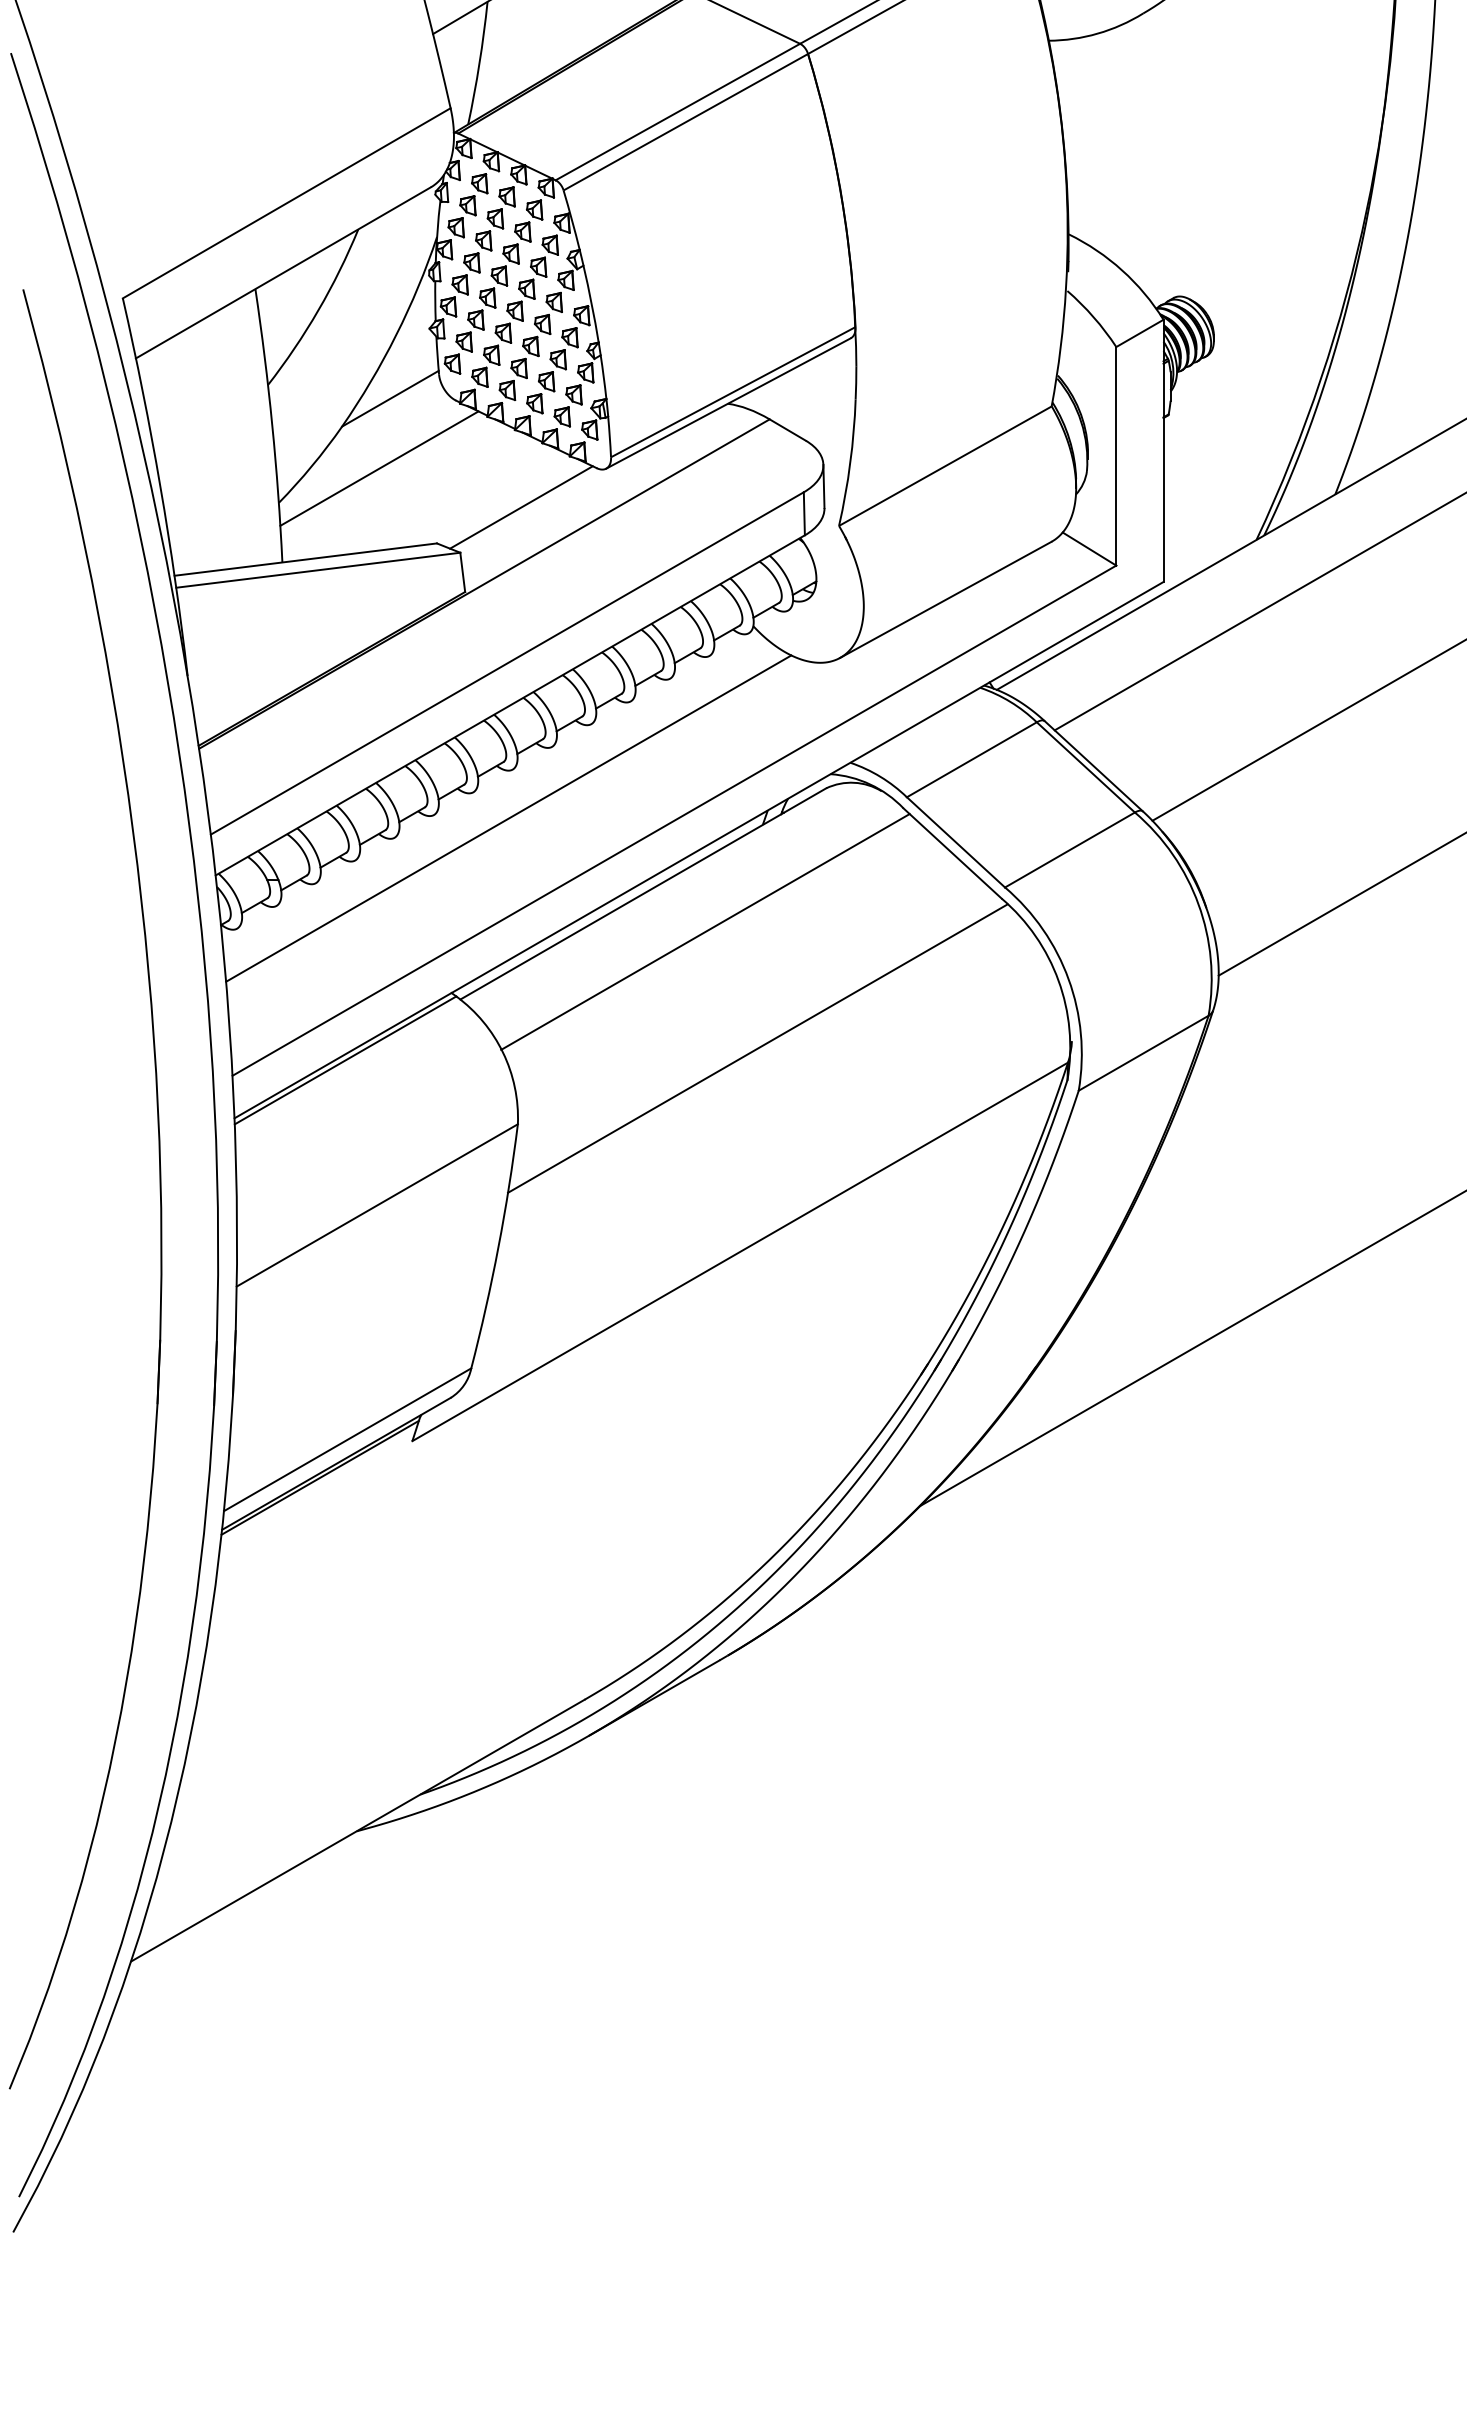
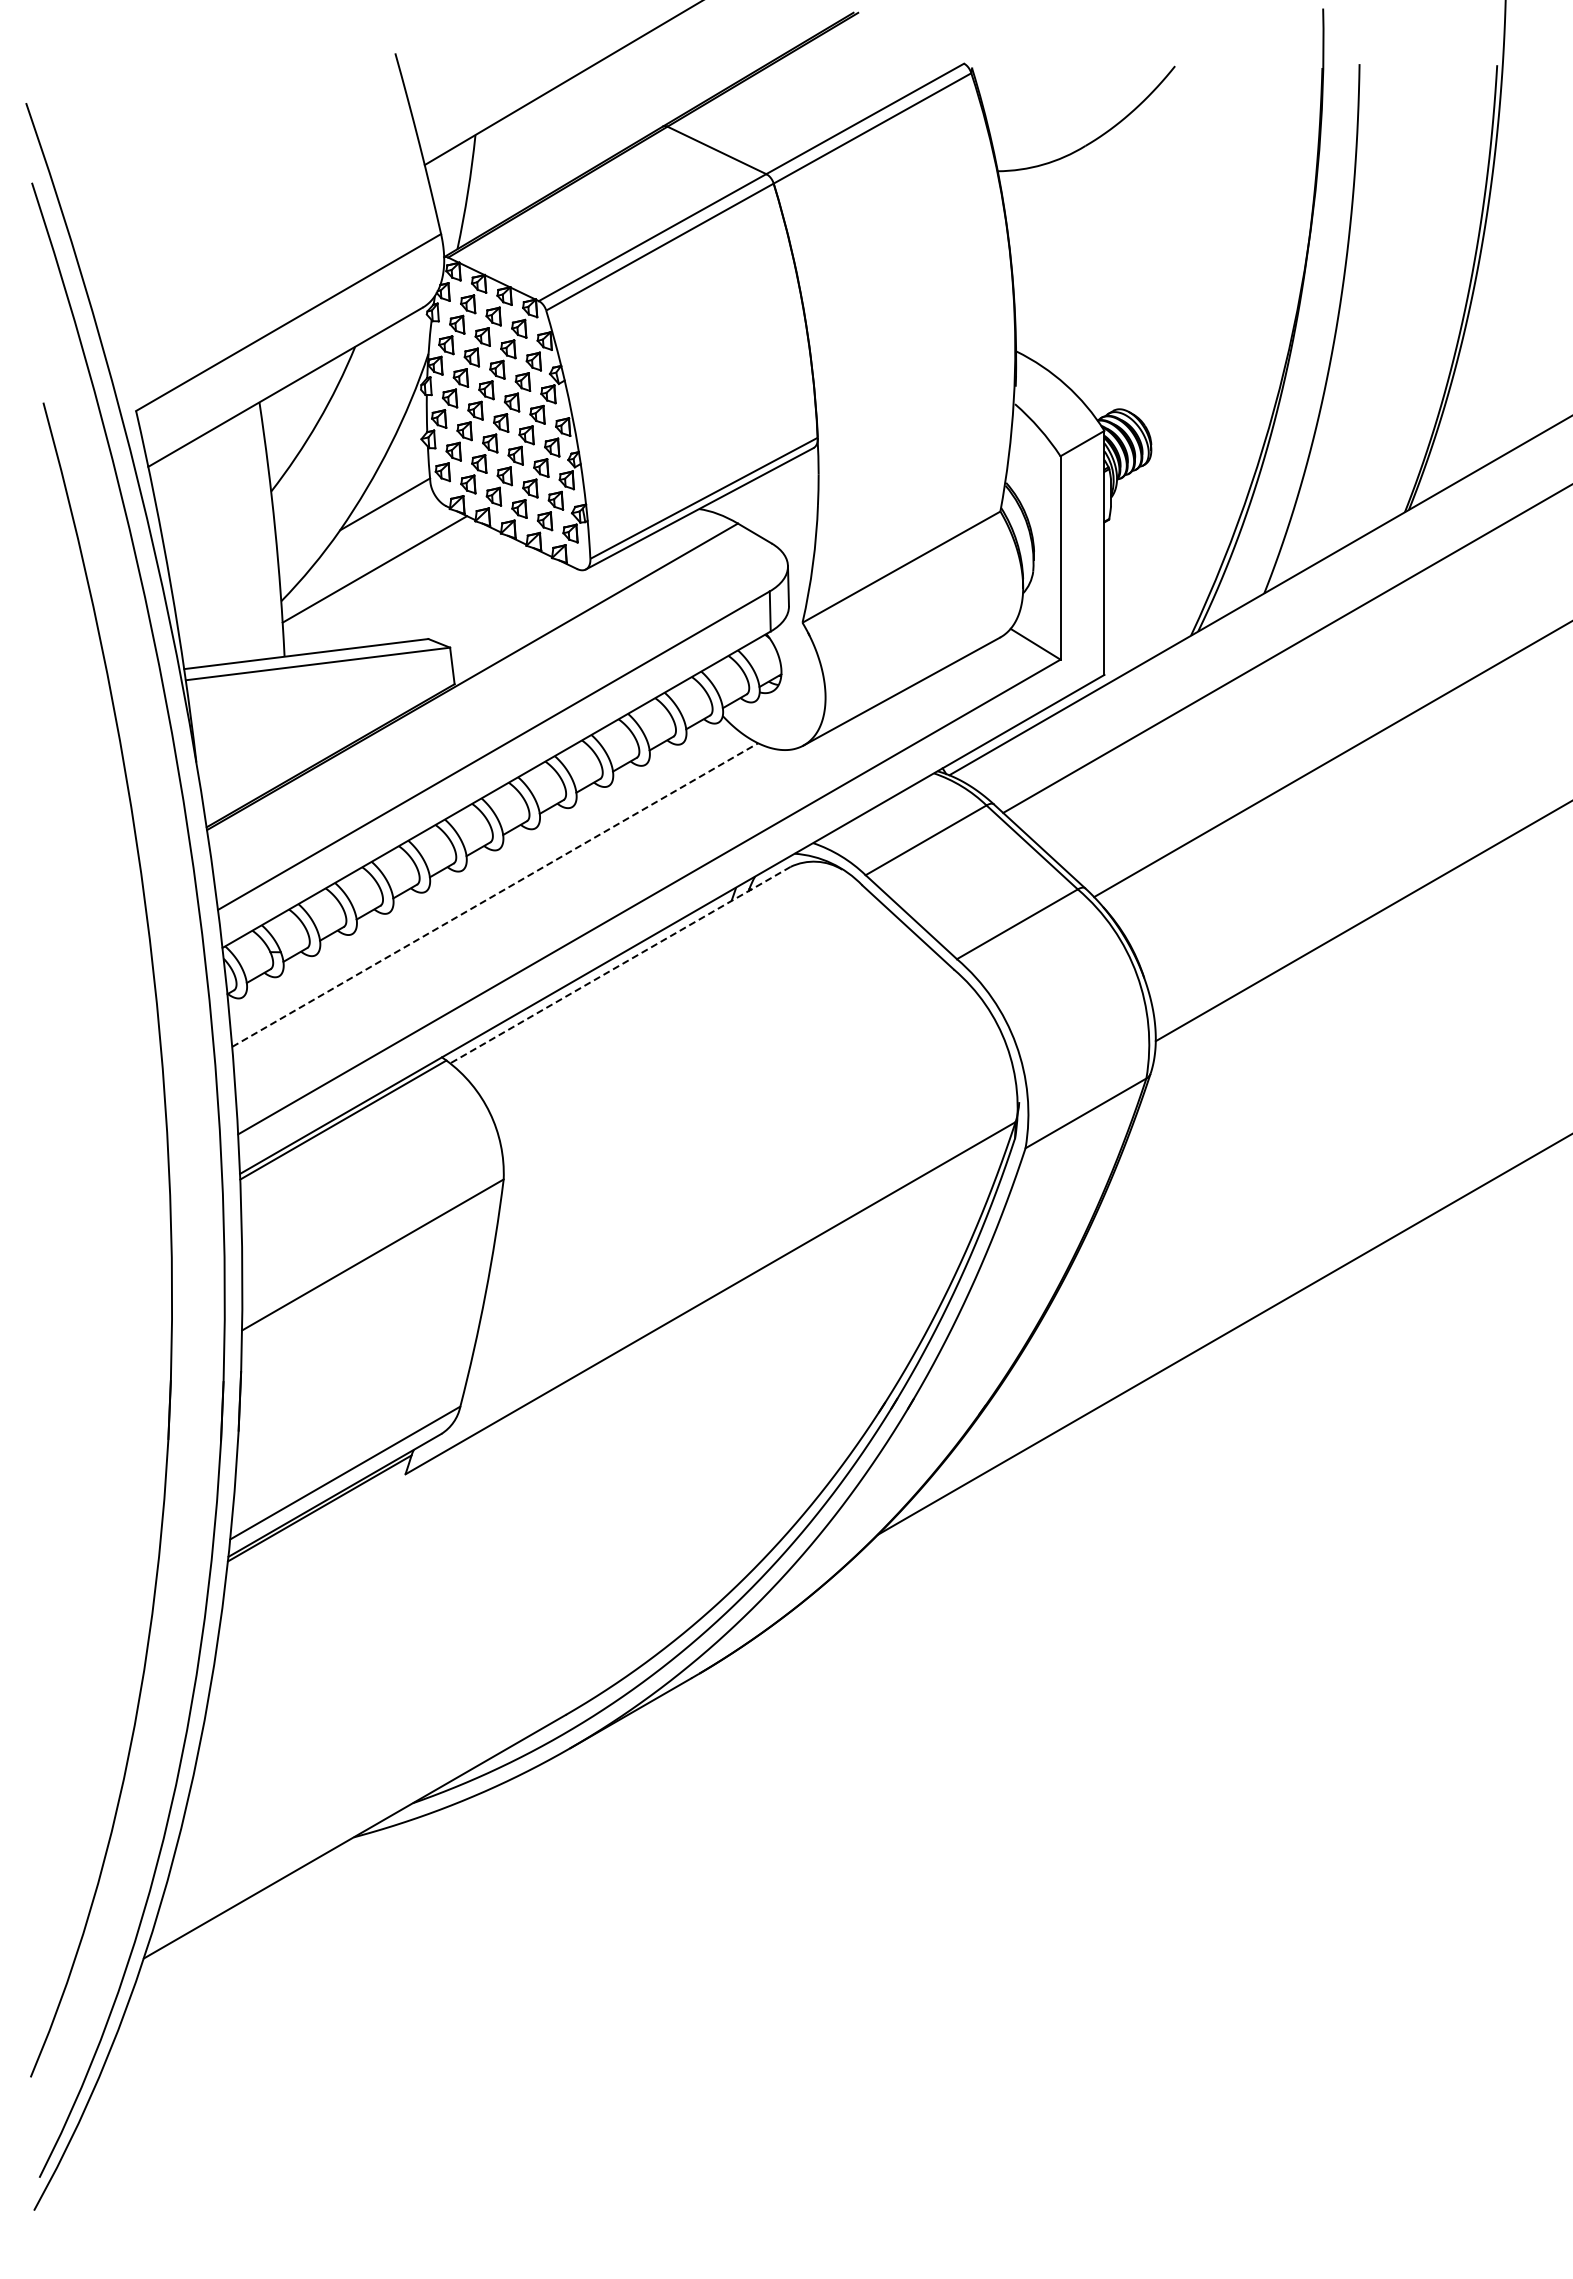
line: (520, 507) -> (506, 605), removed
line: (509, 819) -> (495, 895), solid -> dashed
line: (643, 894) -> (620, 965), solid -> dashed
line: (705, 931) -> (678, 1000), removed
line: (757, 1047) -> (726, 1108), removed

